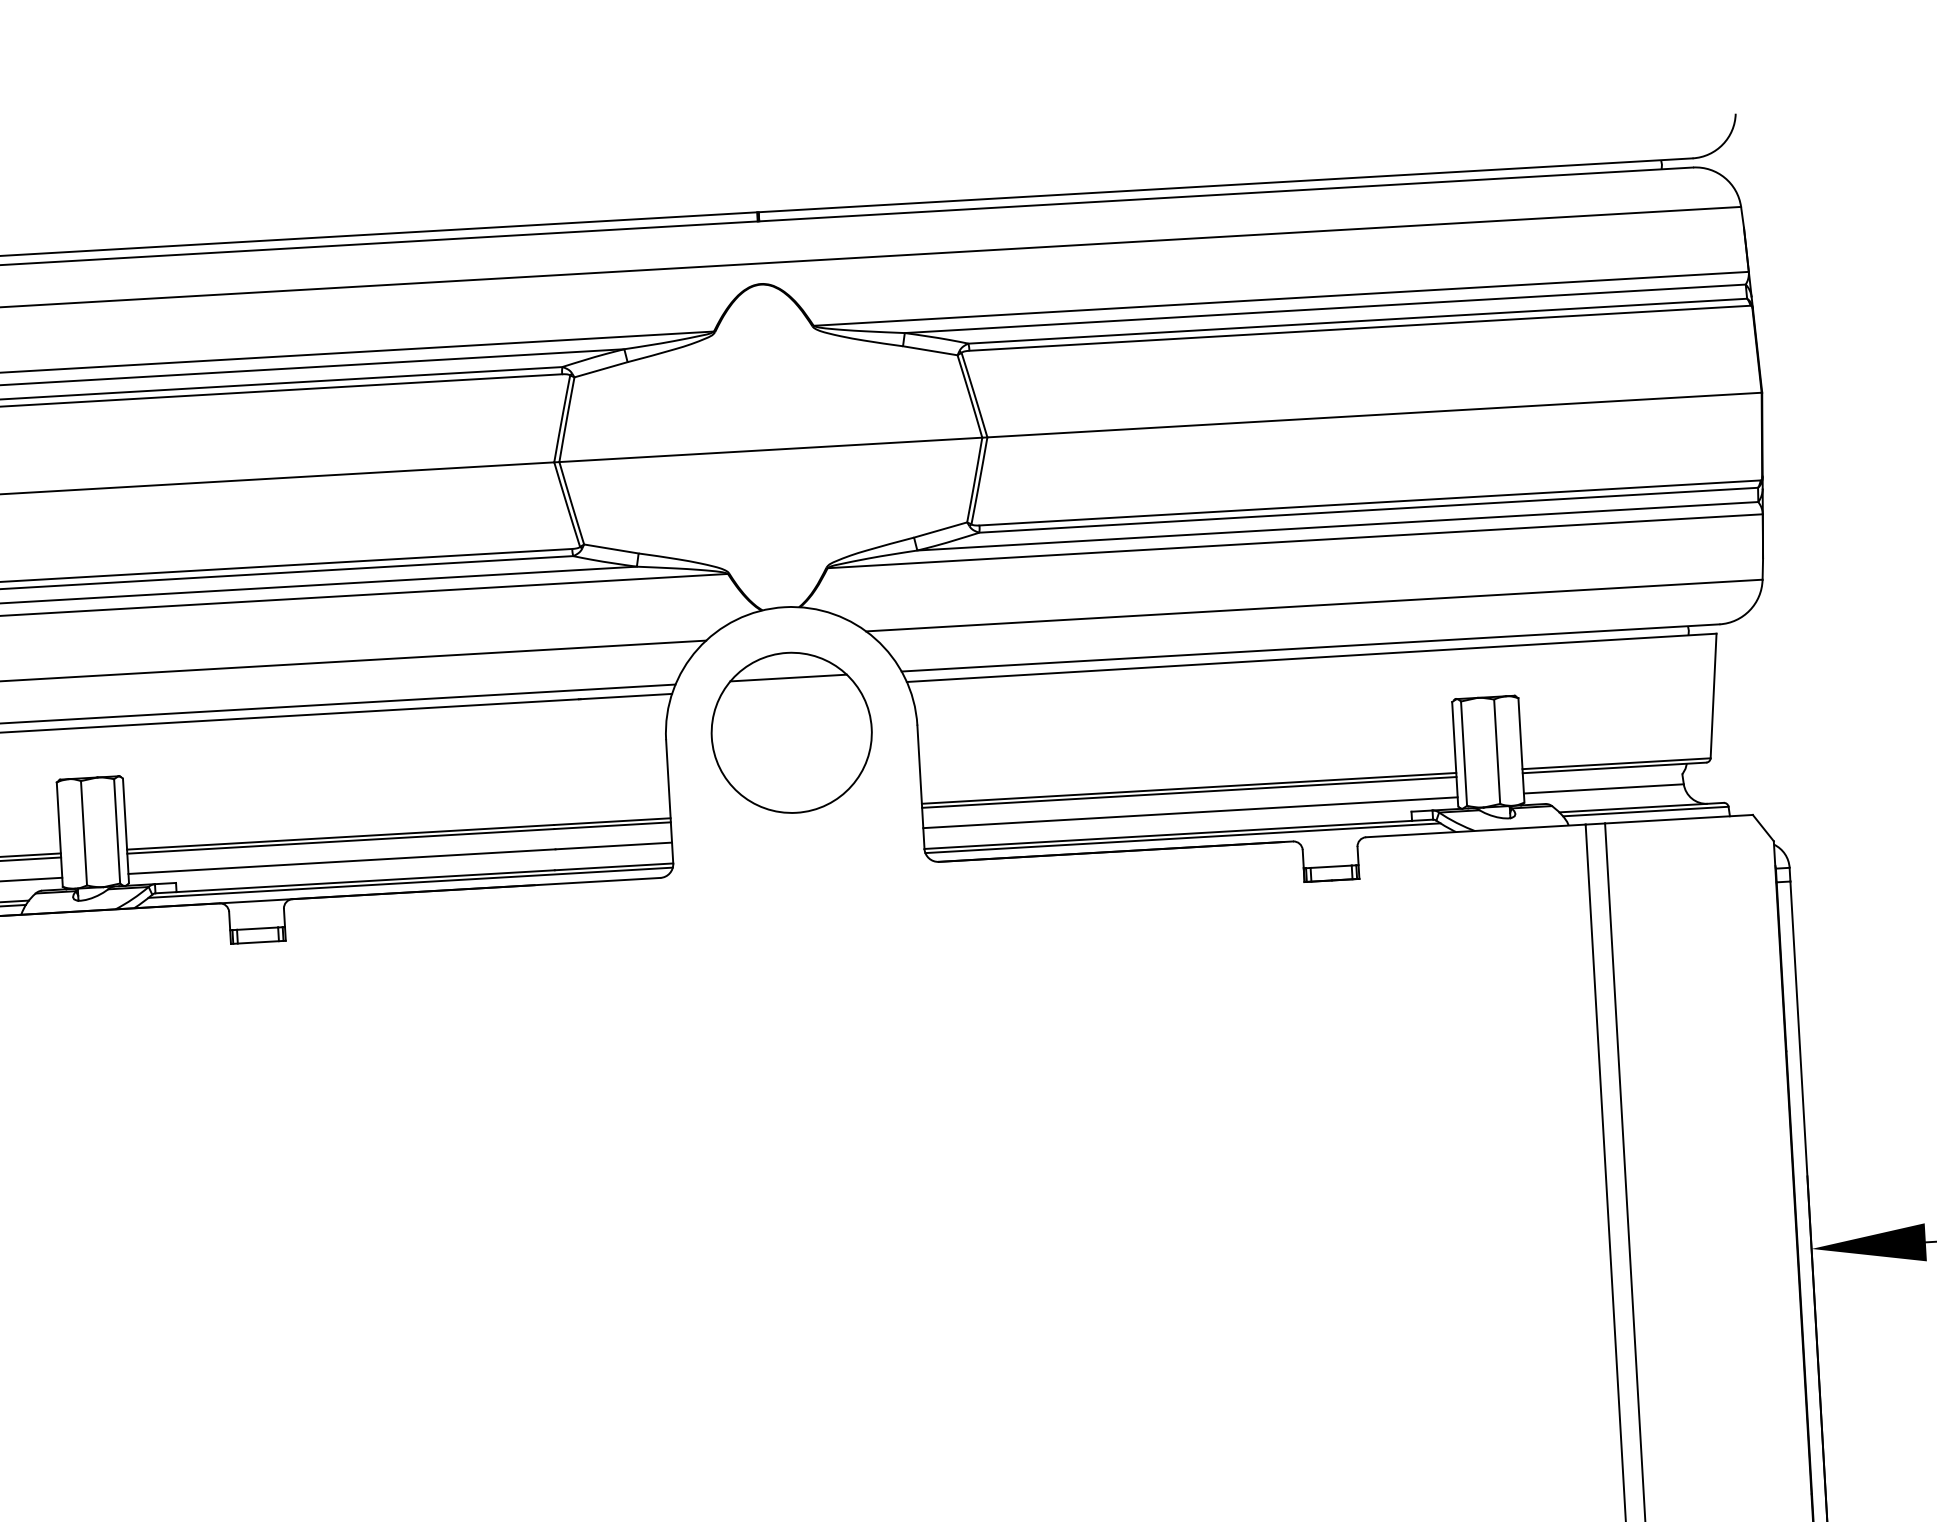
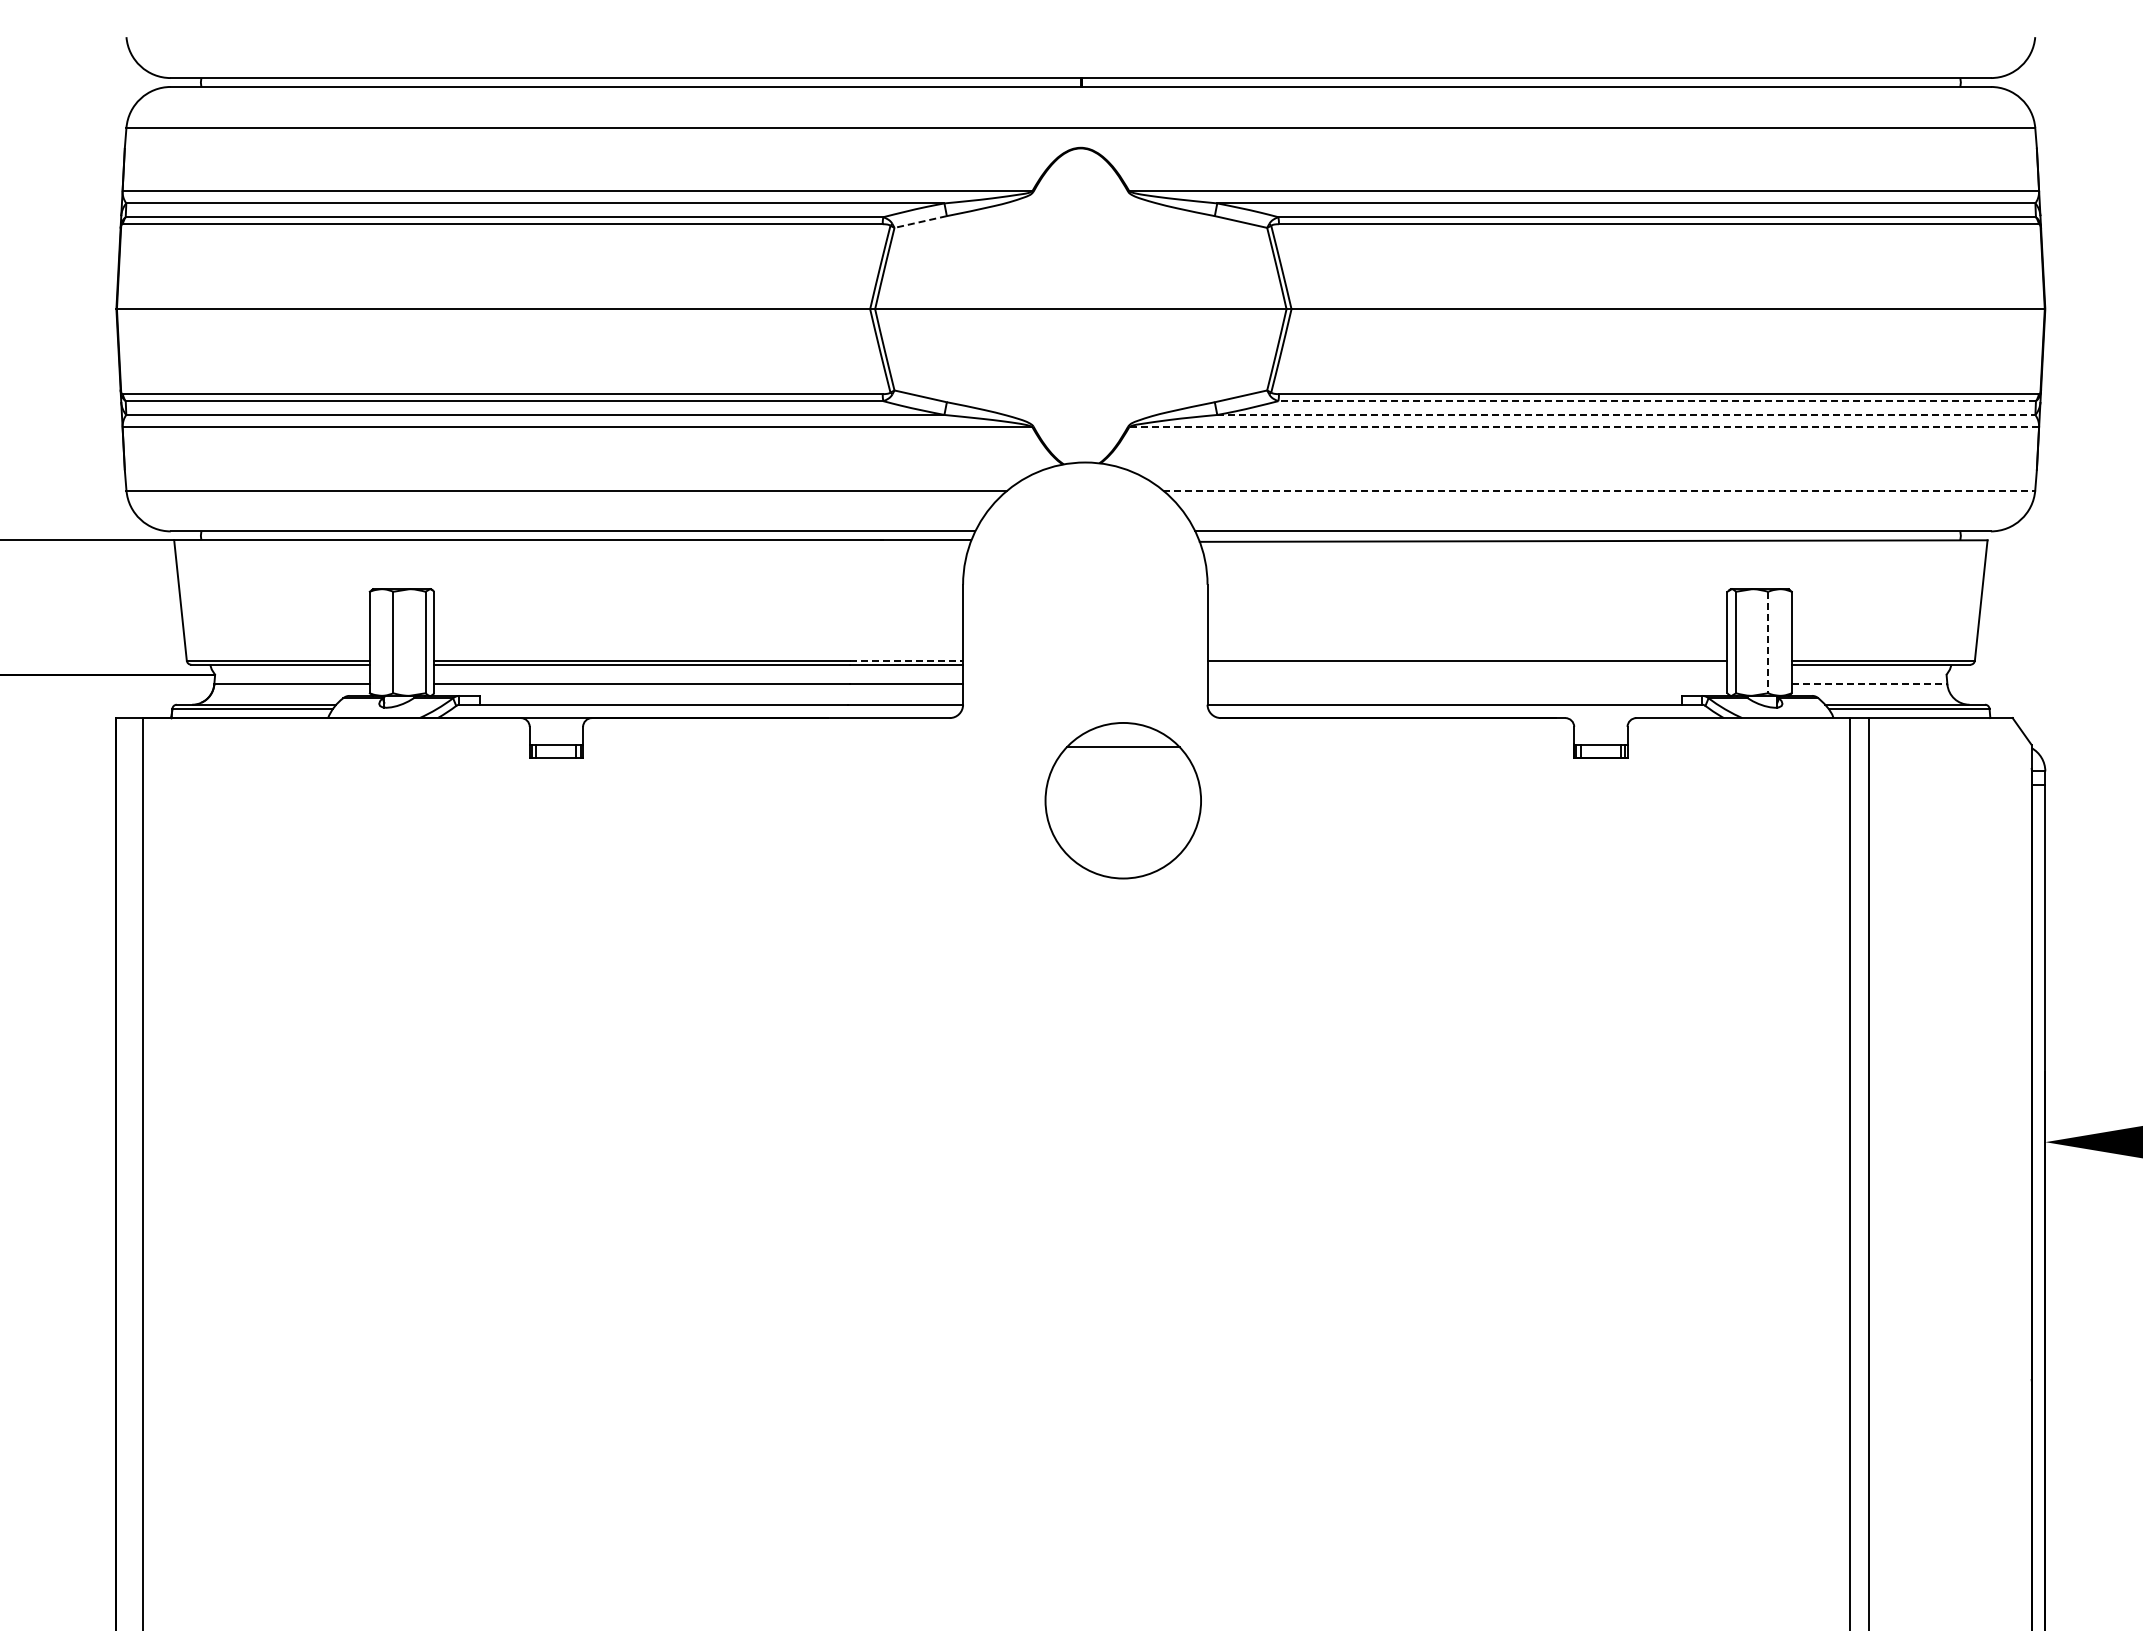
line: (600, 370) -> (920, 222), solid -> dashed
line: (1369, 510) -> (1657, 401), solid -> dashed
line: (1337, 525) -> (1626, 414), solid -> dashed
line: (1295, 541) -> (1584, 427), solid -> dashed
line: (1314, 605) -> (1599, 490), solid -> dashed
part: (790, 732) -> (1122, 800), moved
line: (1497, 751) -> (1768, 642), solid -> dashed
line: (1603, 788) -> (1869, 684), solid -> dashed
line: (1189, 792) -> (1467, 664), removed
line: (1190, 812) -> (1467, 684), removed
line: (612, 821) -> (906, 660), solid -> dashed
line: (1182, 837) -> (1458, 708), removed
line: (410, 882) -> (707, 708), removed

